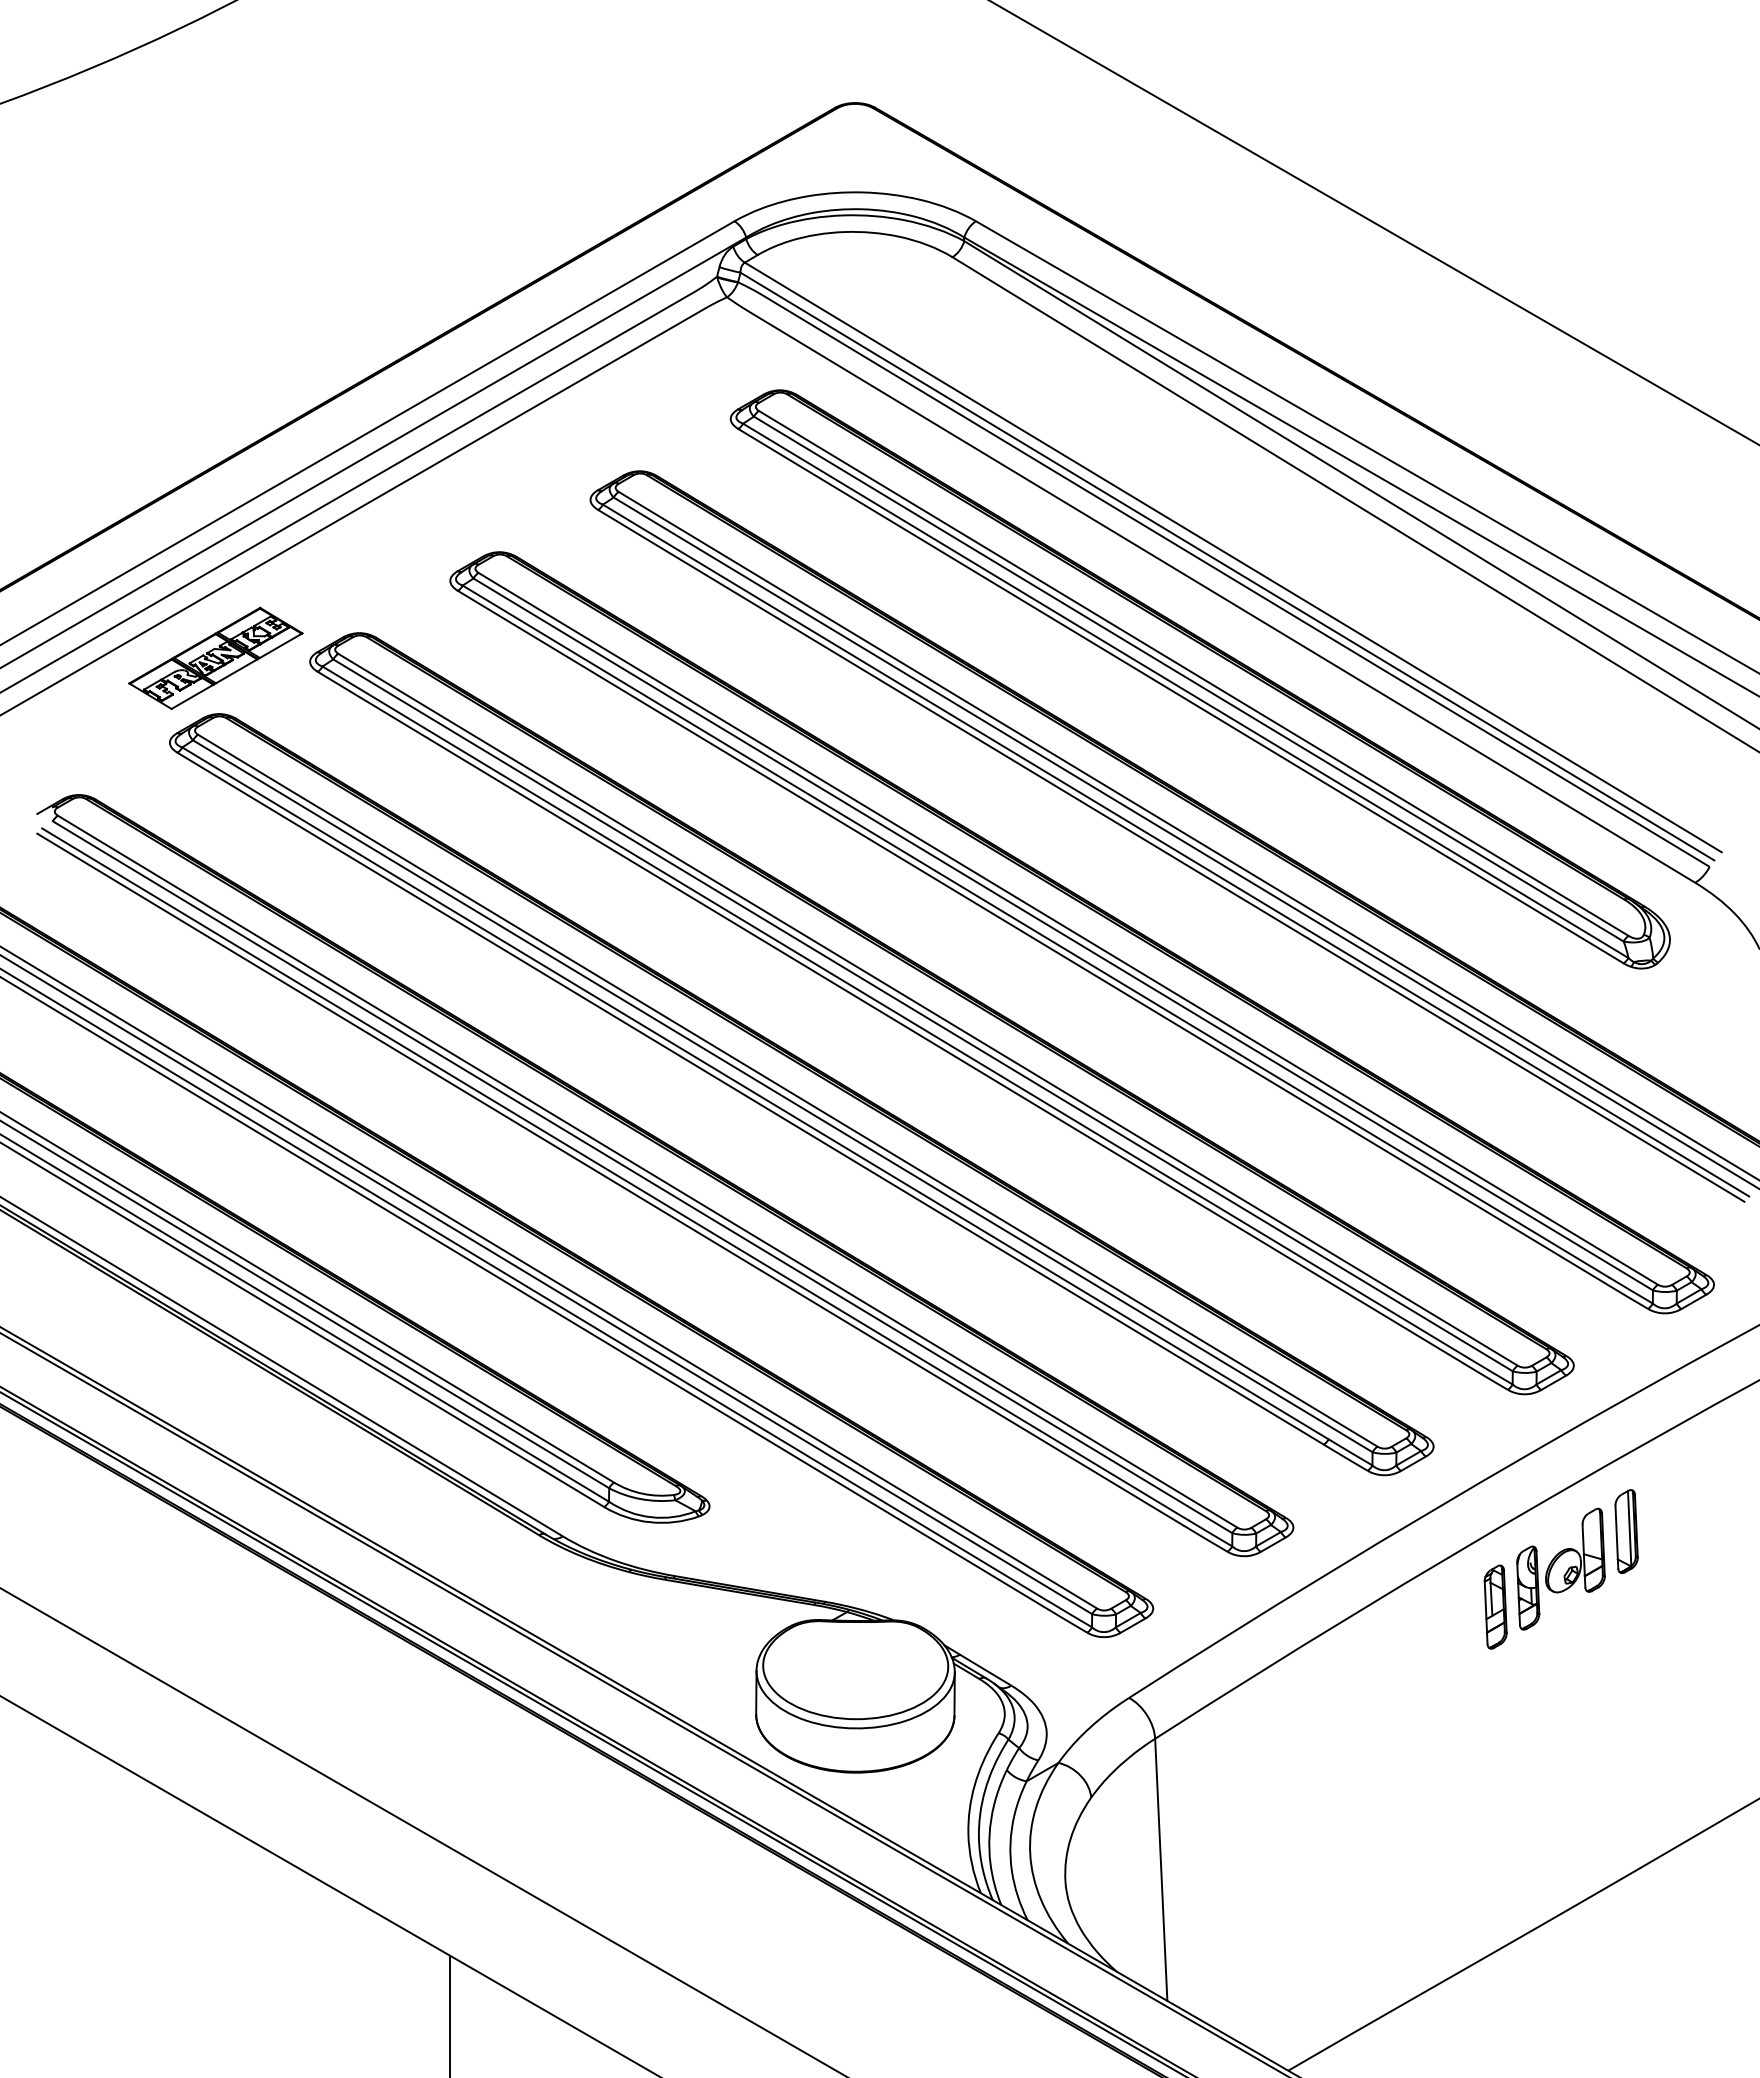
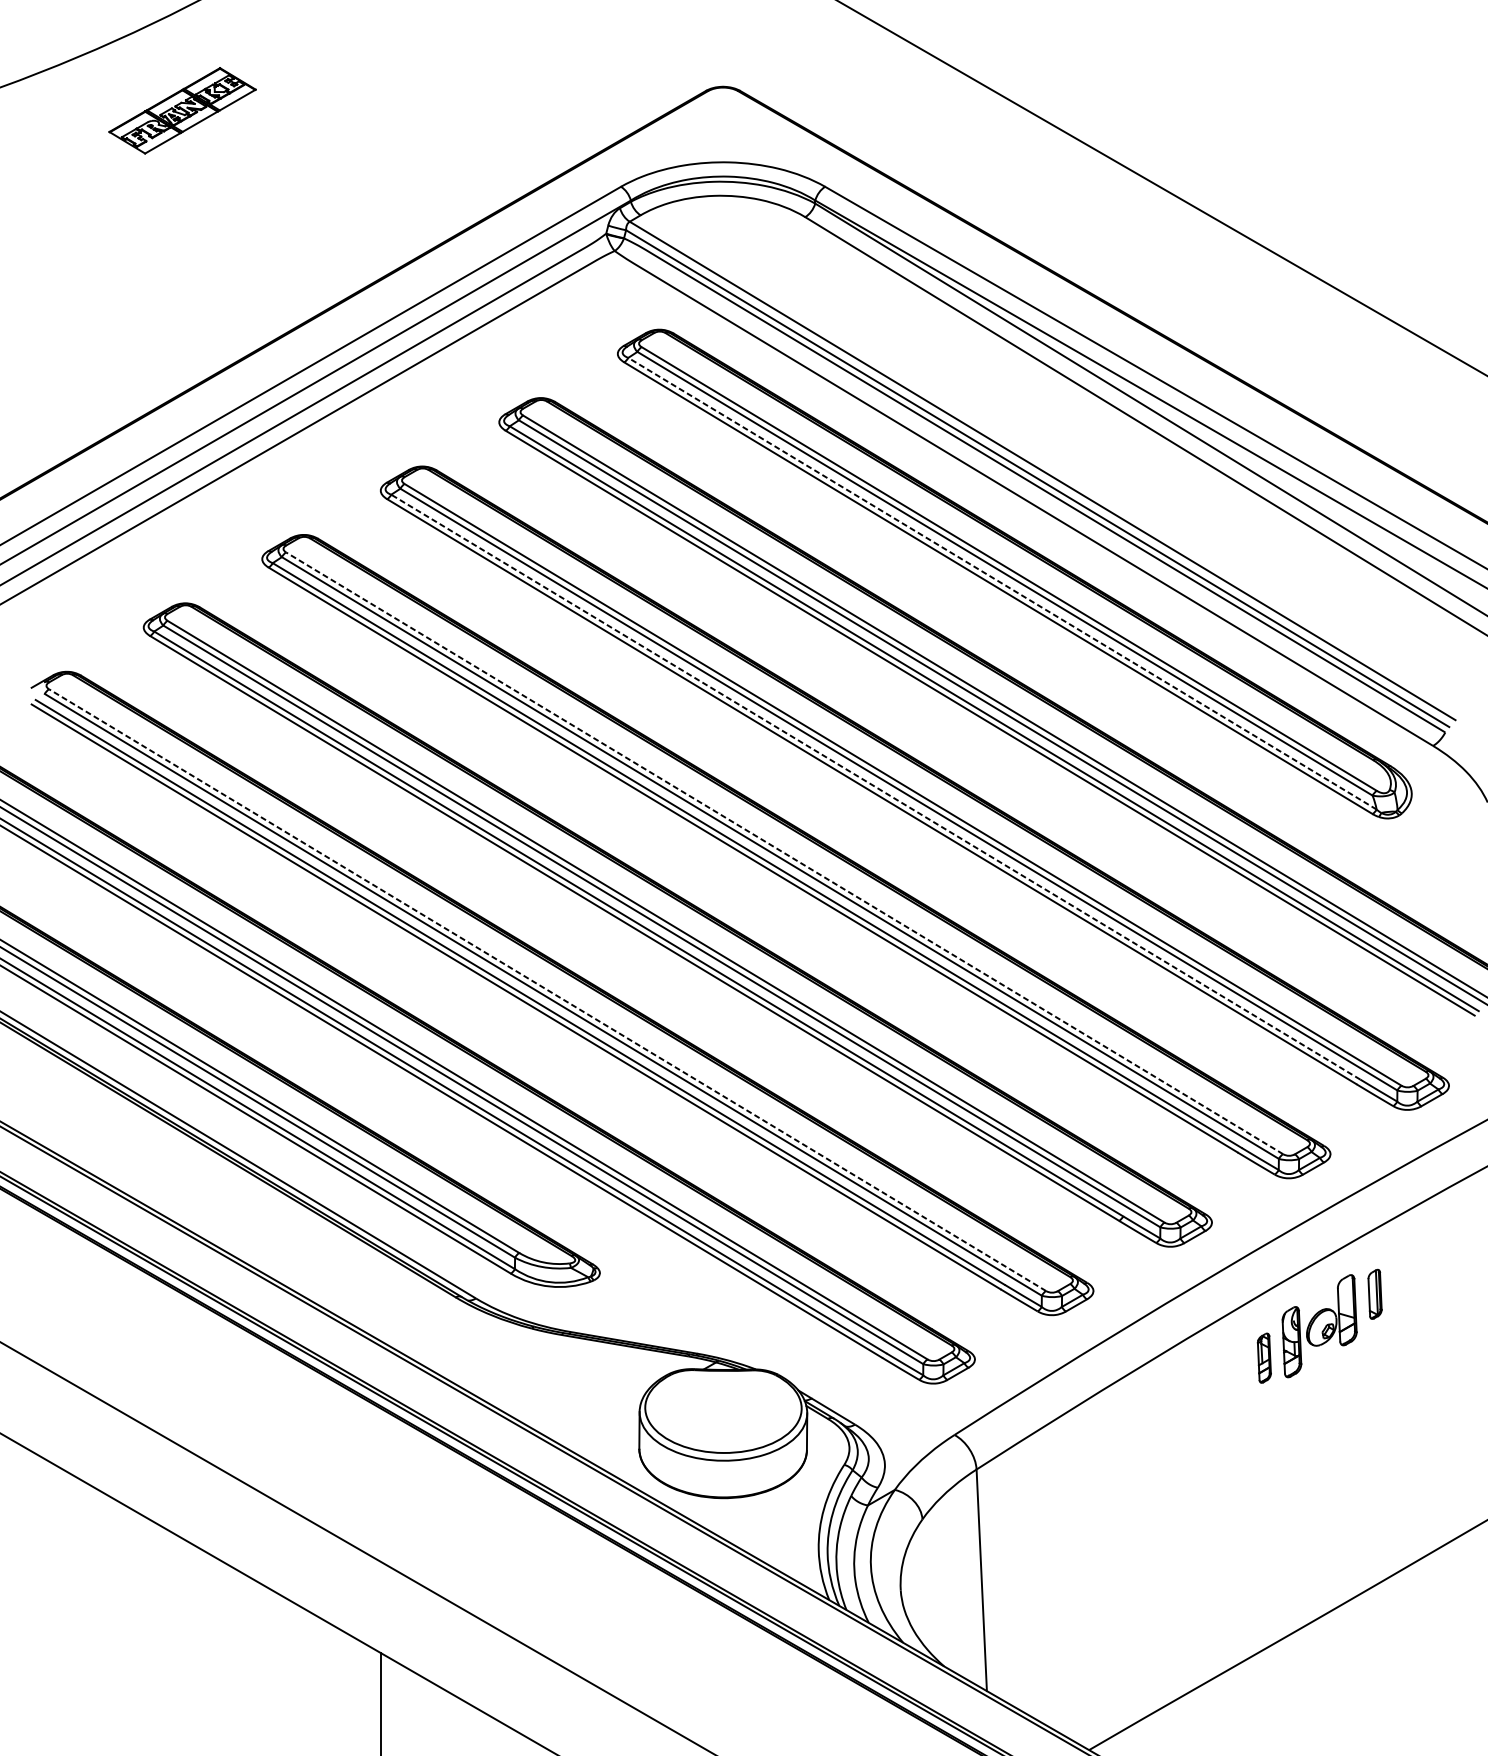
part: (215, 658) -> (182, 110), moved
line: (1185, 690) -> (1002, 583), solid -> dashed
line: (1035, 931) -> (875, 787), solid -> dashed
line: (928, 1009) -> (784, 853), solid -> dashed
line: (647, 1171) -> (547, 990), solid -> dashed
part: (1626, 1531) -> (1375, 1294), size x0.7
part: (1495, 1606) -> (1264, 1357), size x0.7

